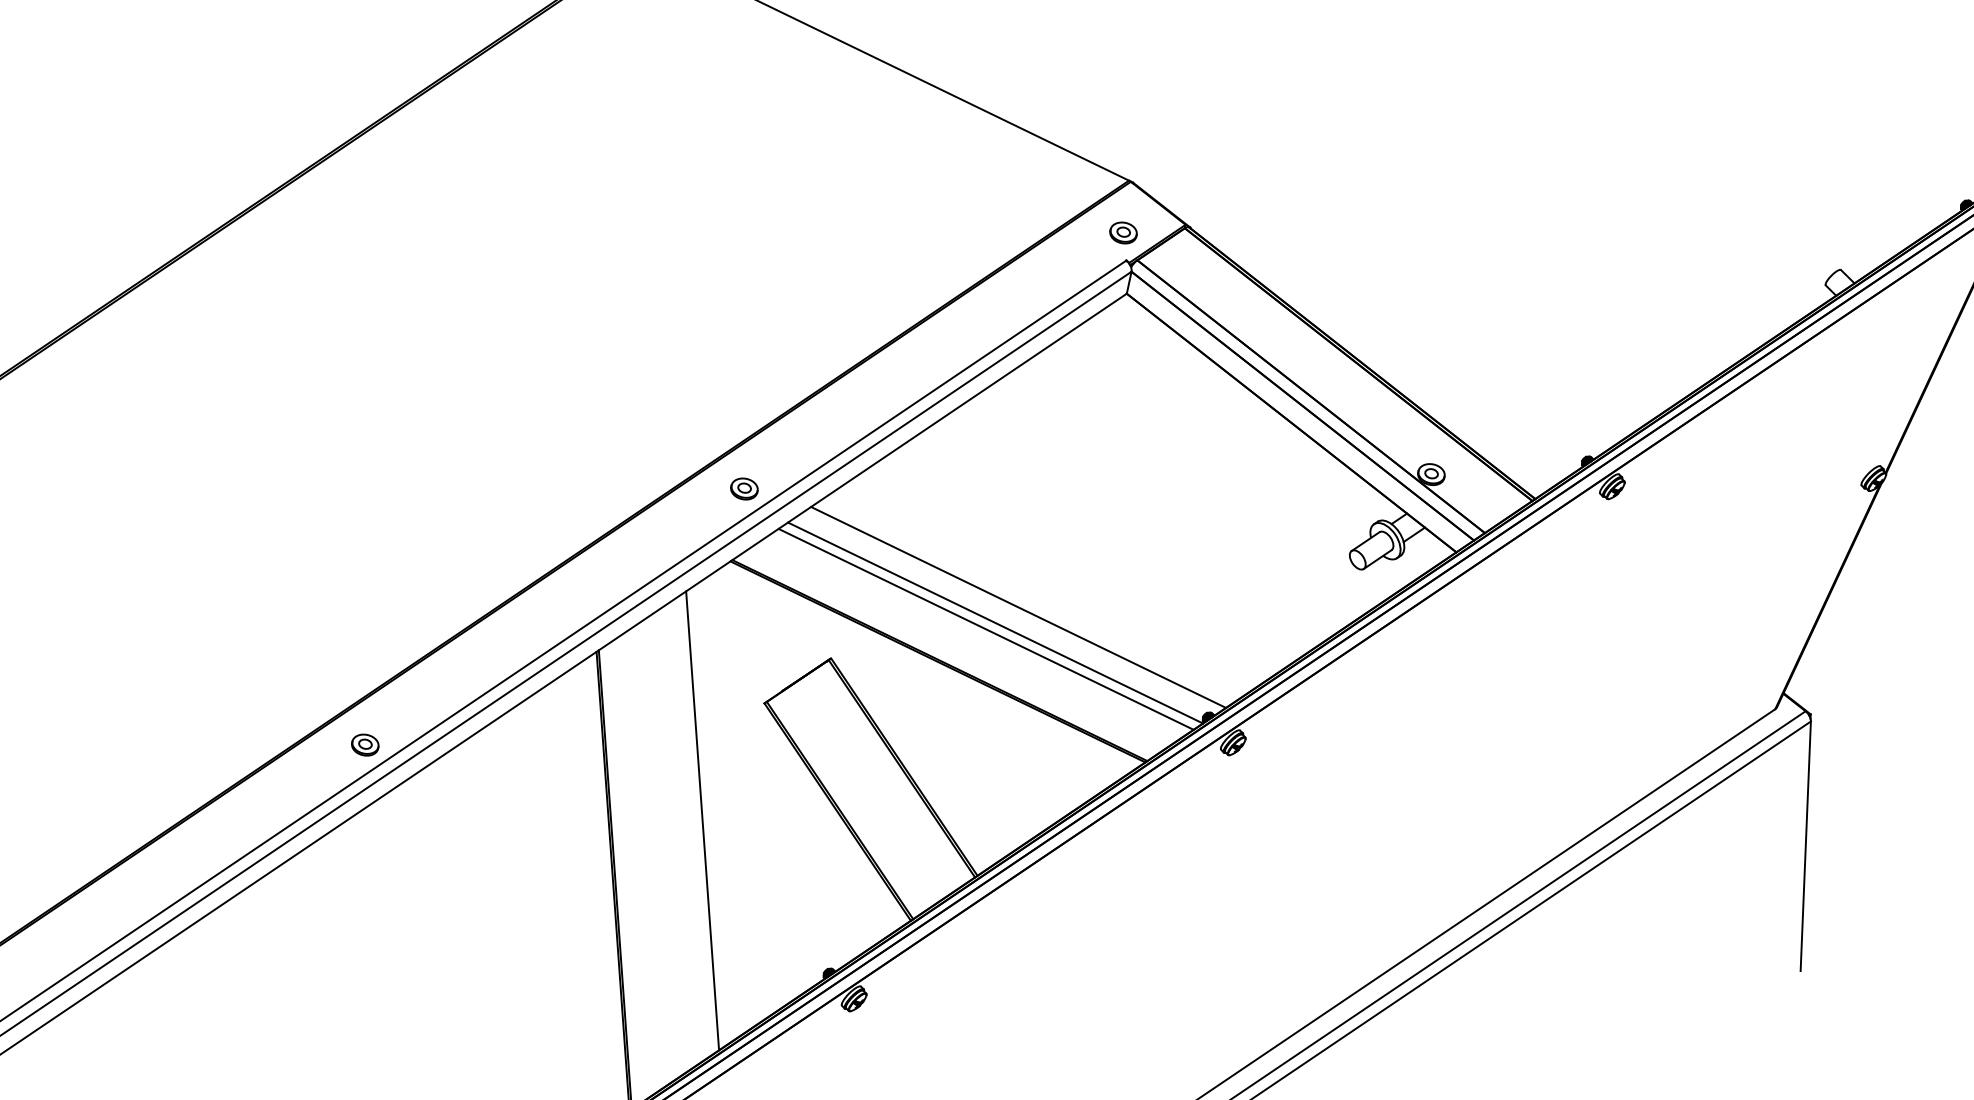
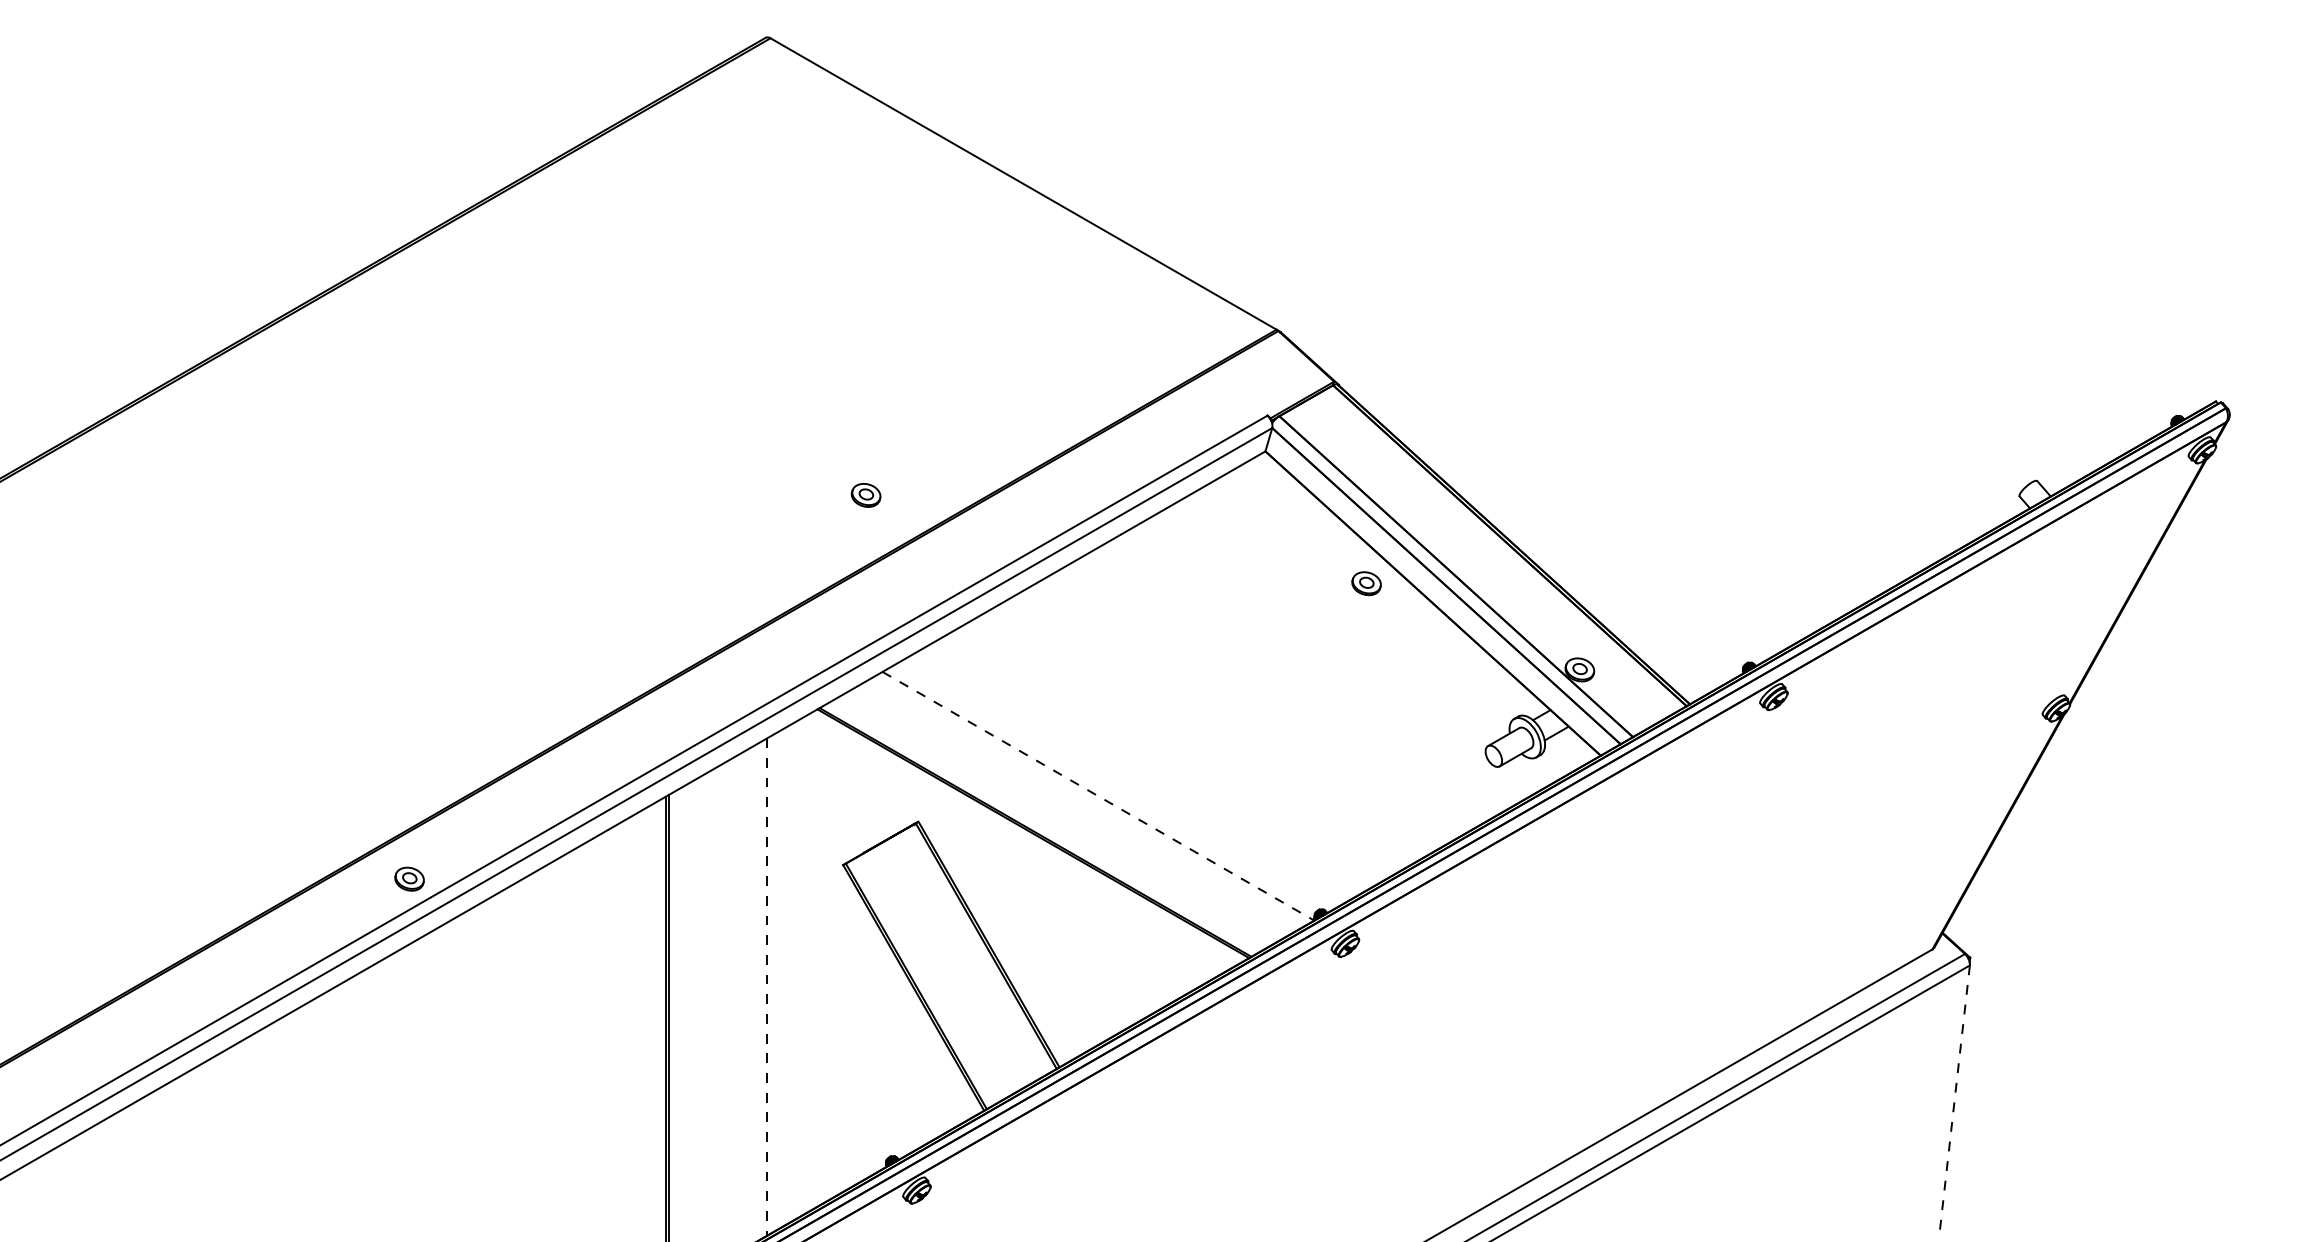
part: (1123, 232) -> (1366, 583), moved
part: (743, 489) -> (865, 495), moved
line: (1018, 606) -> (1124, 780), removed
line: (995, 623) -> (1098, 796), solid -> dashed
line: (985, 629) -> (1087, 802), removed
line: (702, 820) -> (767, 986), solid -> dashed
line: (1805, 846) -> (1954, 1099), solid -> dashed

